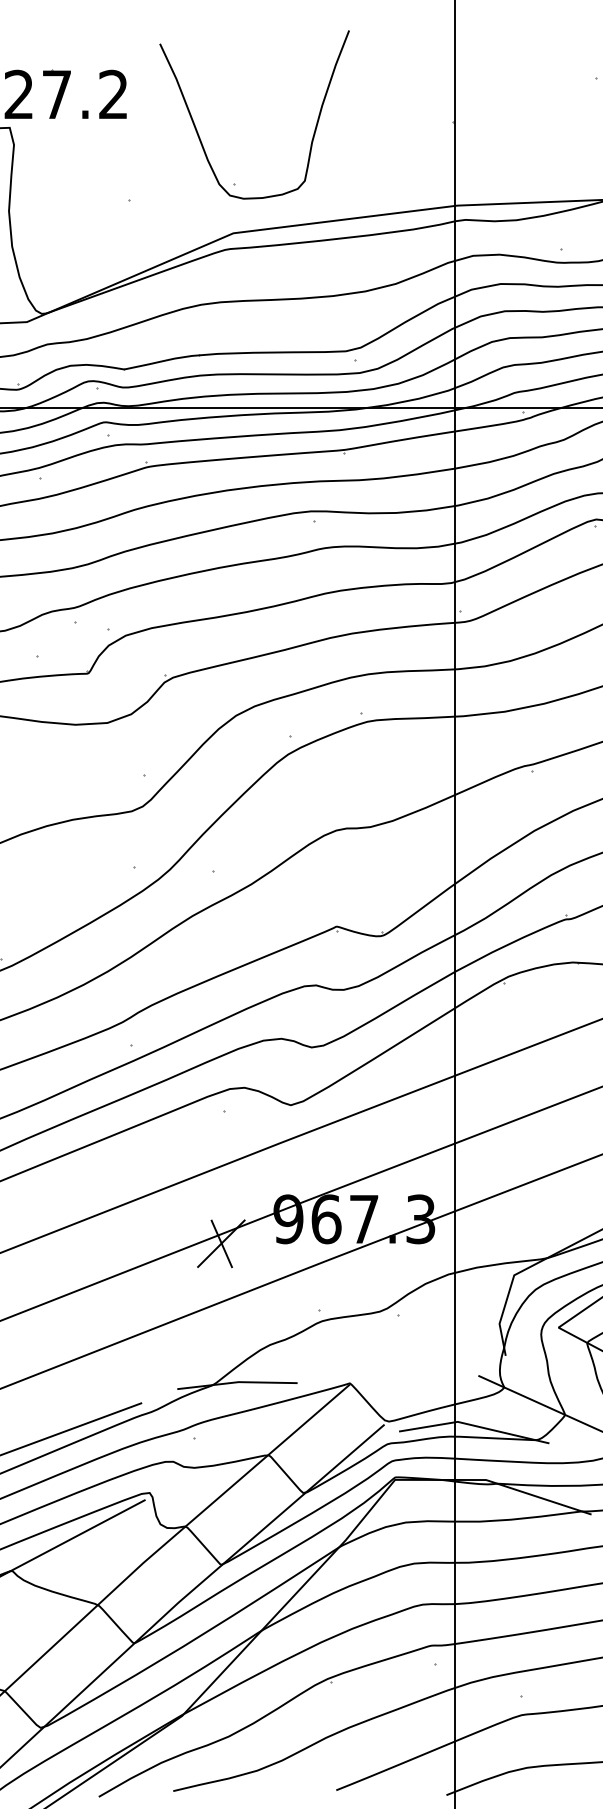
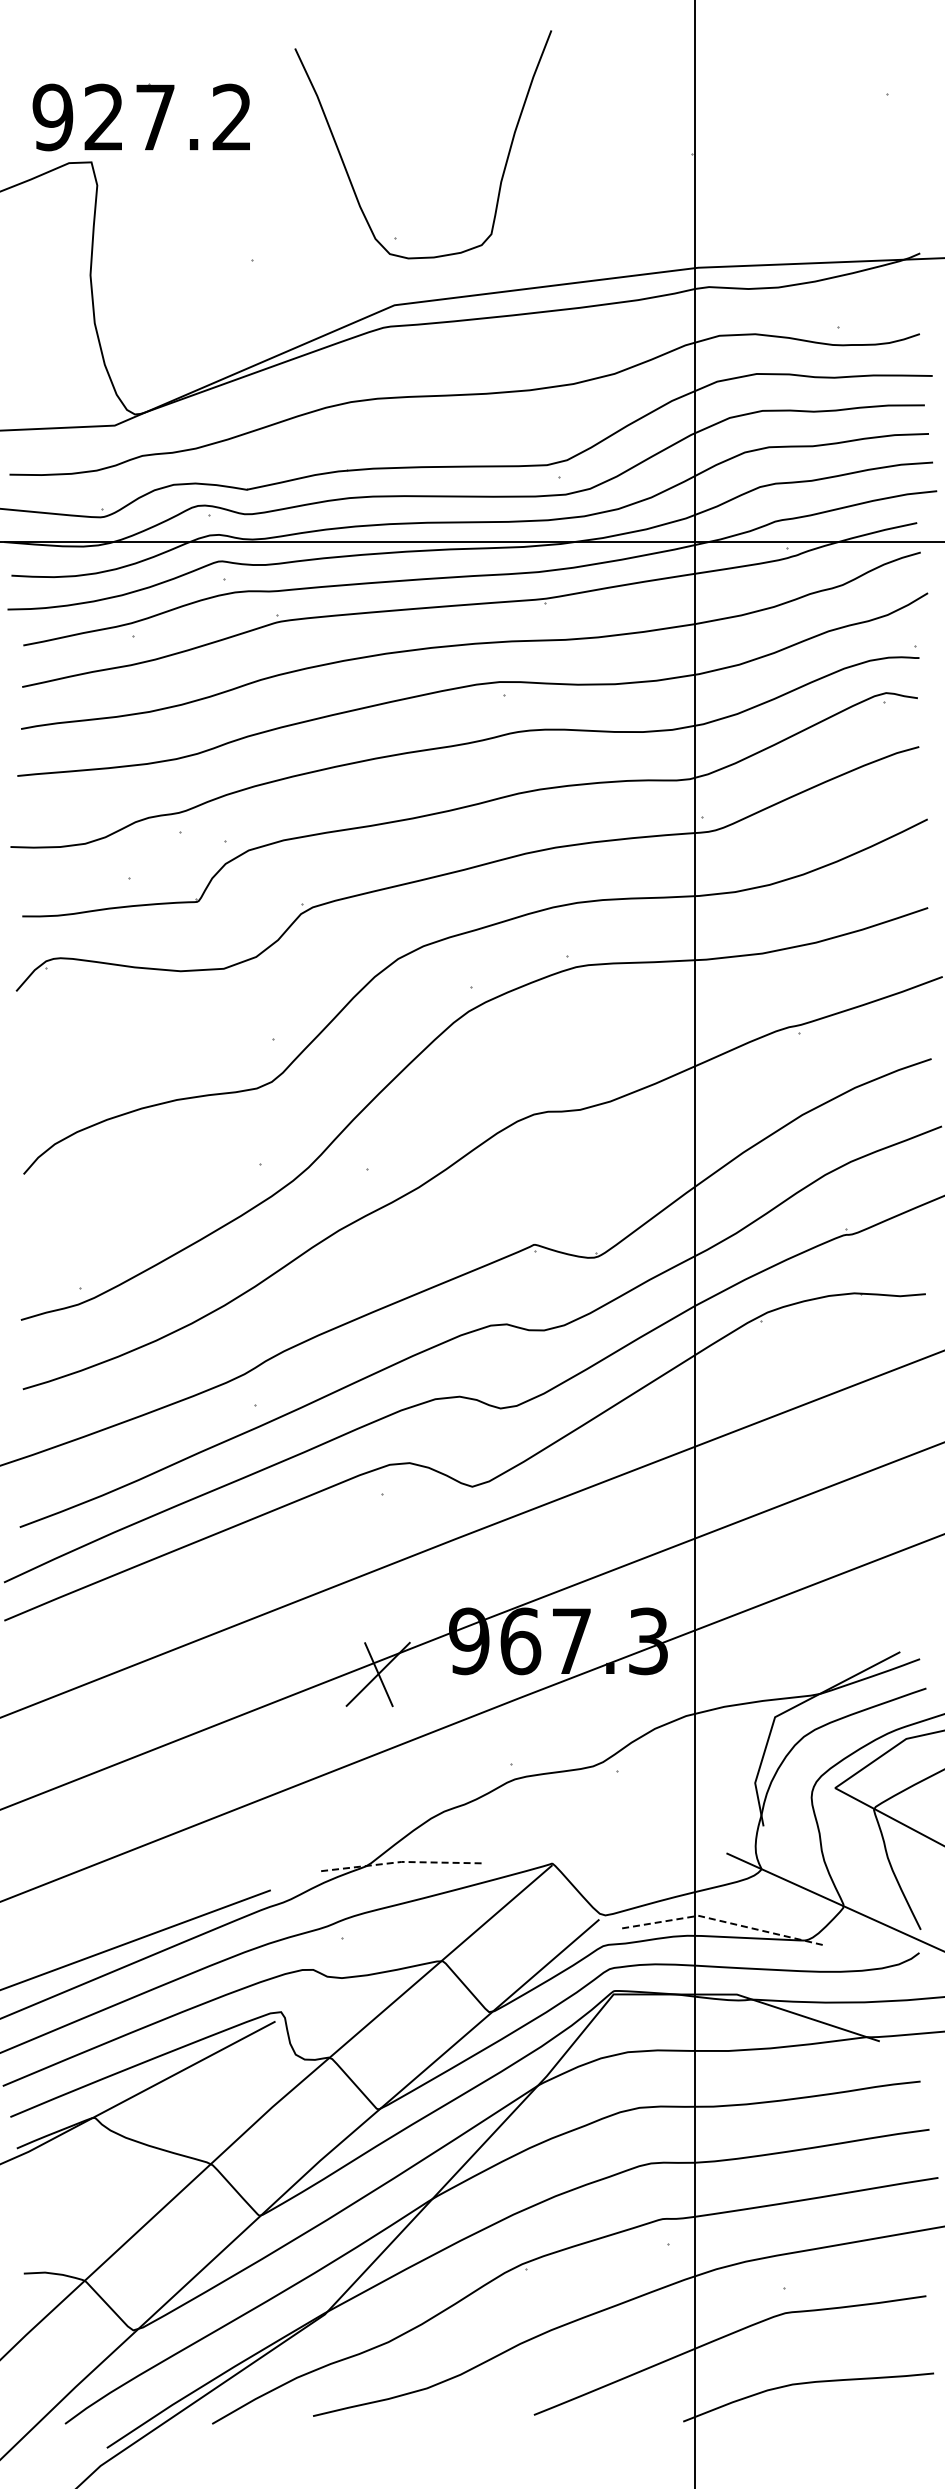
line: (237, 1382) -> (399, 1862), solid -> dashed
line: (473, 1426) -> (720, 1921), solid -> dashed

